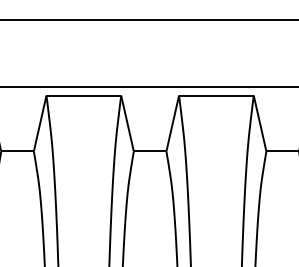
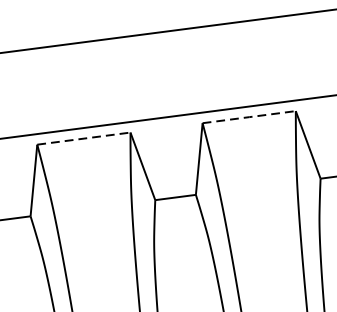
line: (83, 95) -> (83, 138), solid -> dashed
line: (216, 95) -> (249, 116), solid -> dashed

